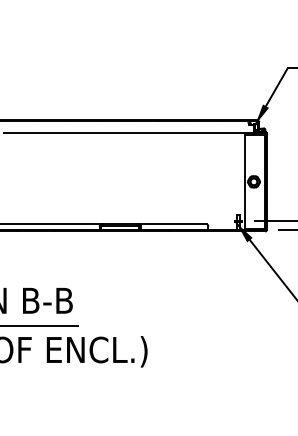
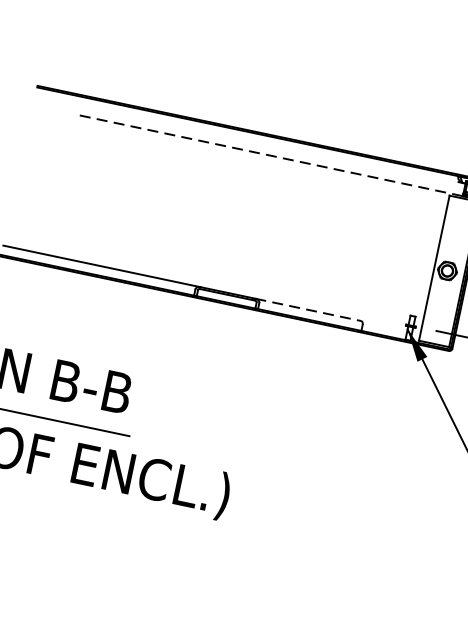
line: (128, 133) -> (270, 155), solid -> dashed
line: (172, 224) -> (308, 310), solid -> dashed

